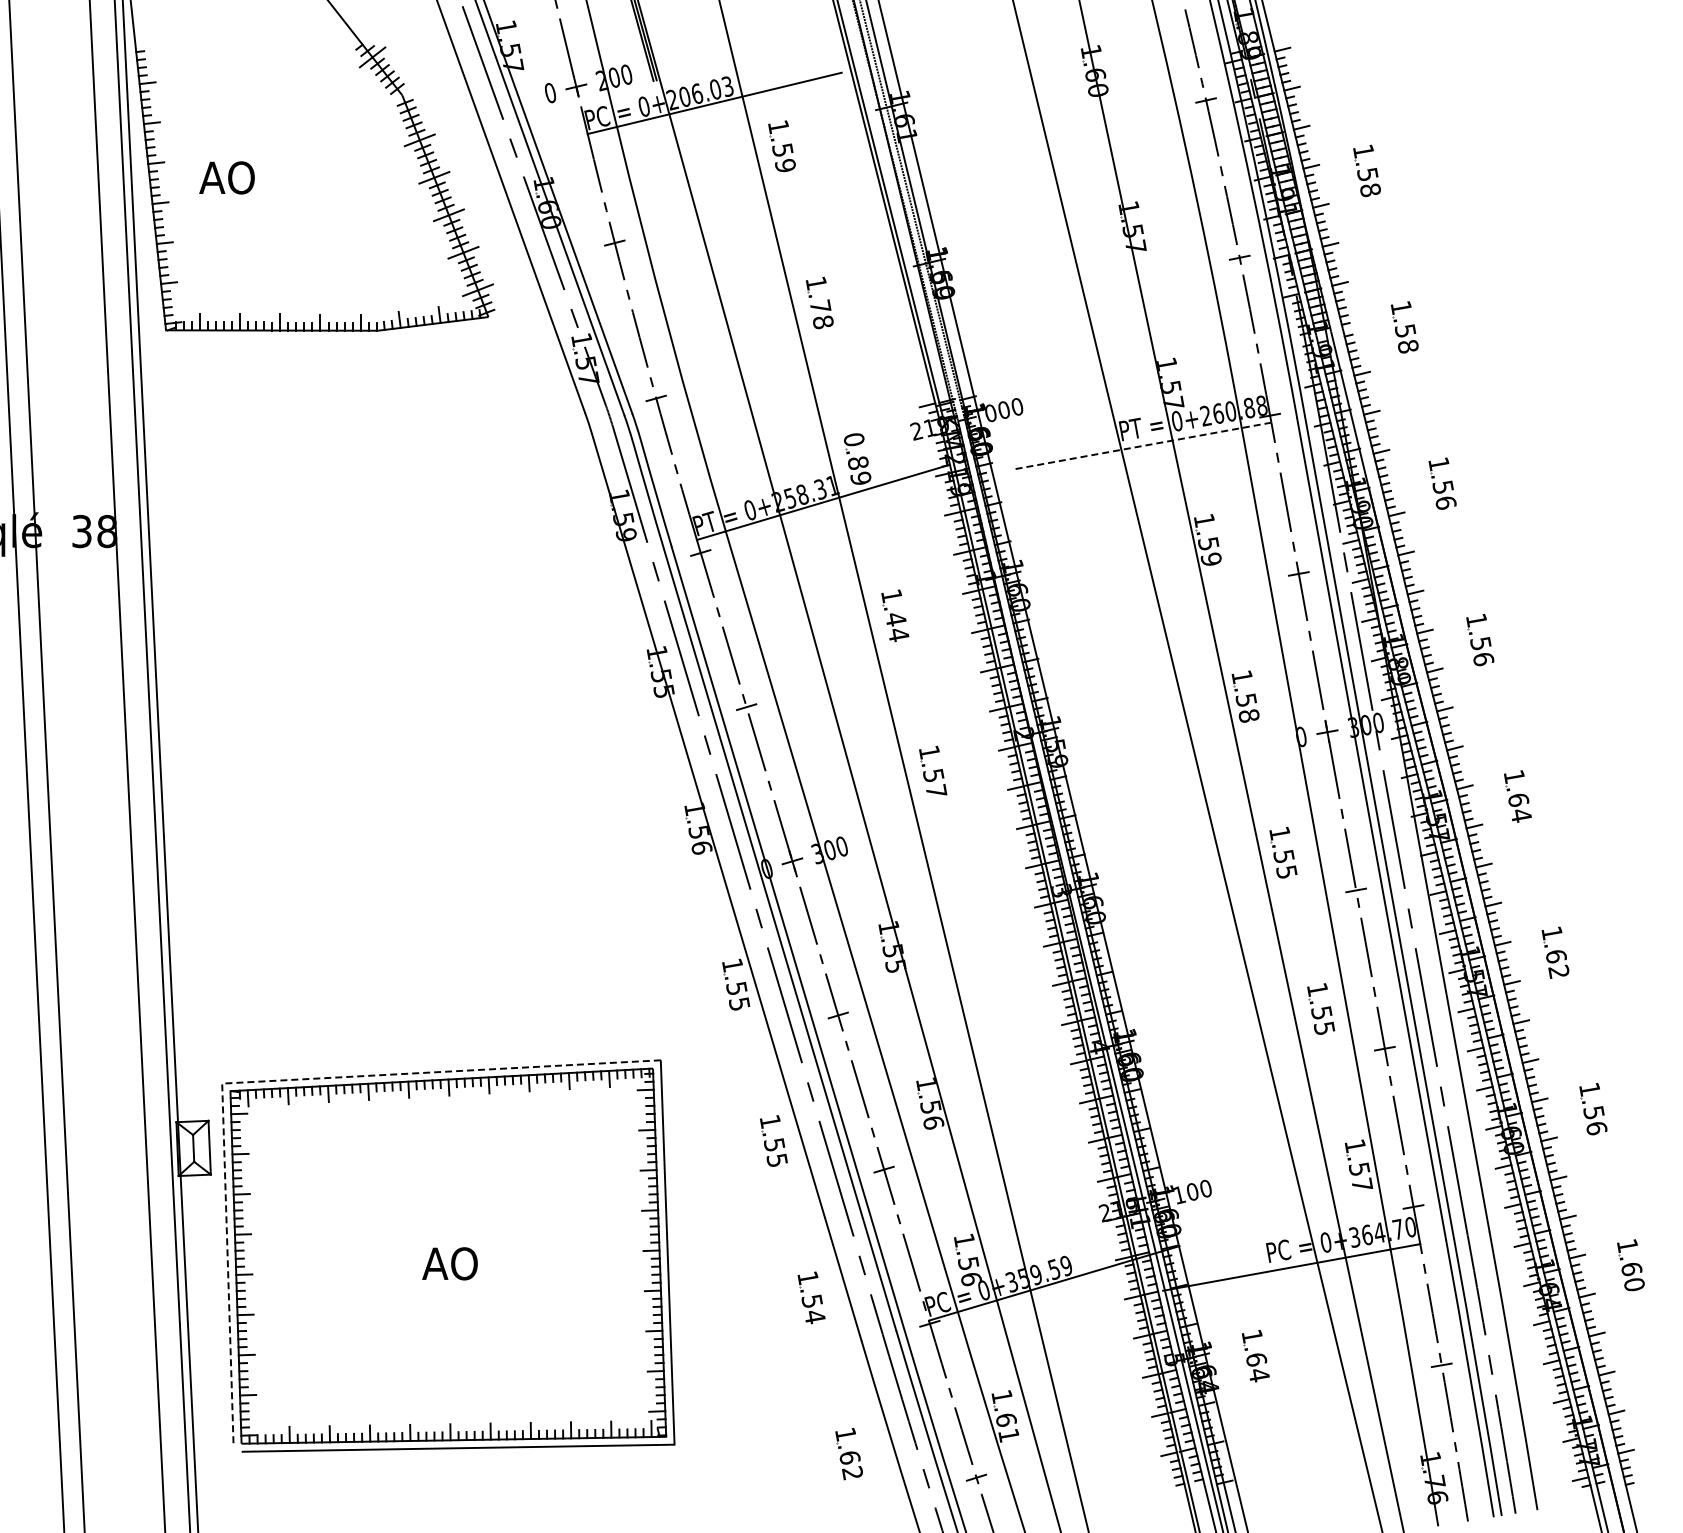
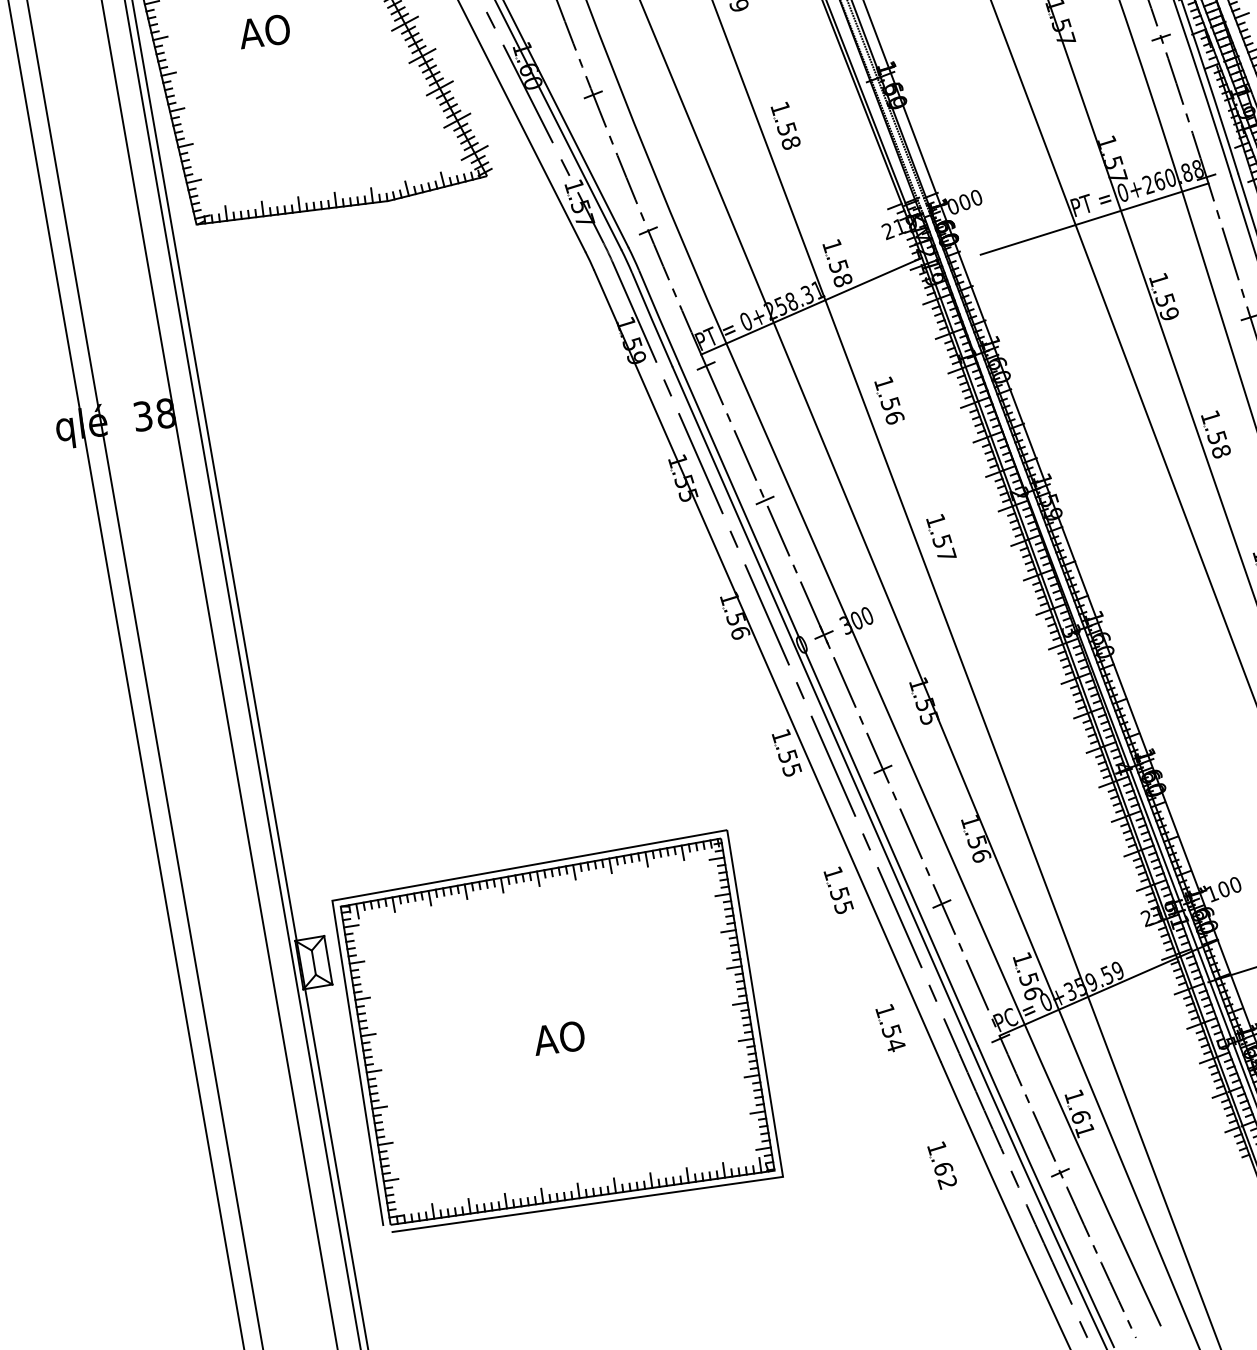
text: (226, 177) -> (263, 31), moved
text: (820, 306) -> (786, 129), 1.78 -> 1.58
line: (1142, 445) -> (1094, 218), dashed -> solid
text: (857, 459) -> (837, 263), 0.89 -> 1.58
text: (897, 627) -> (892, 411), 1.44 -> 1.56
line: (261, 1081) -> (367, 894), dashed -> solid

